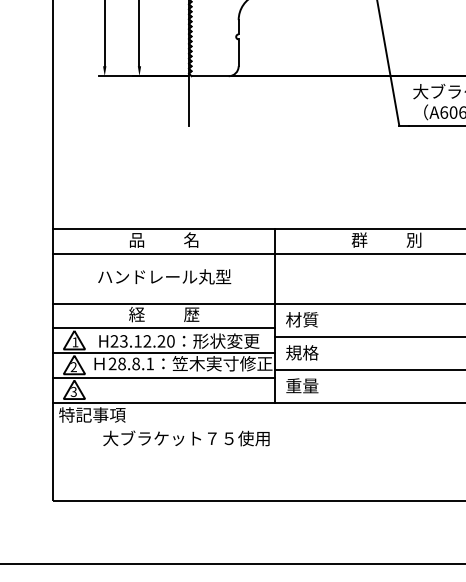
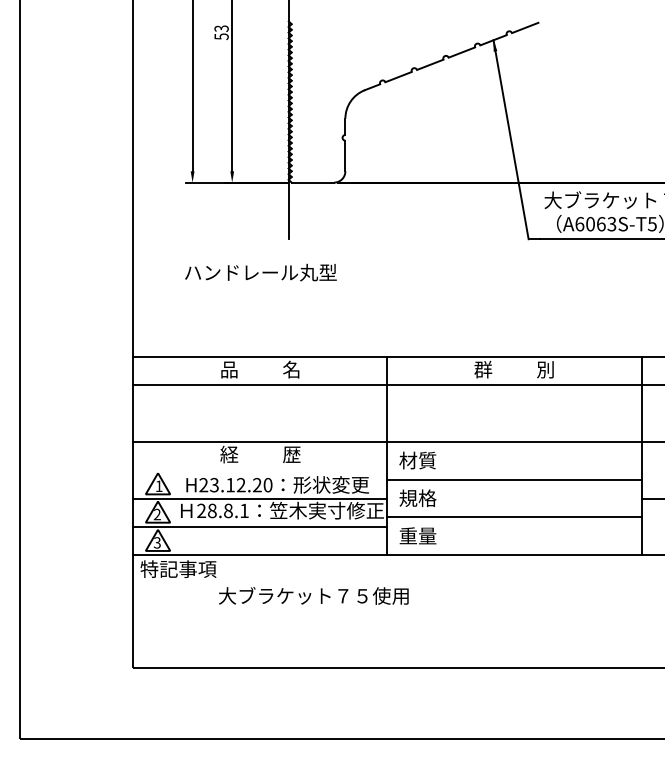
text: (164, 276) -> (260, 272), moved
line: (164, 328) -> (260, 470), removed
text: (186, 438) -> (313, 595), moved

